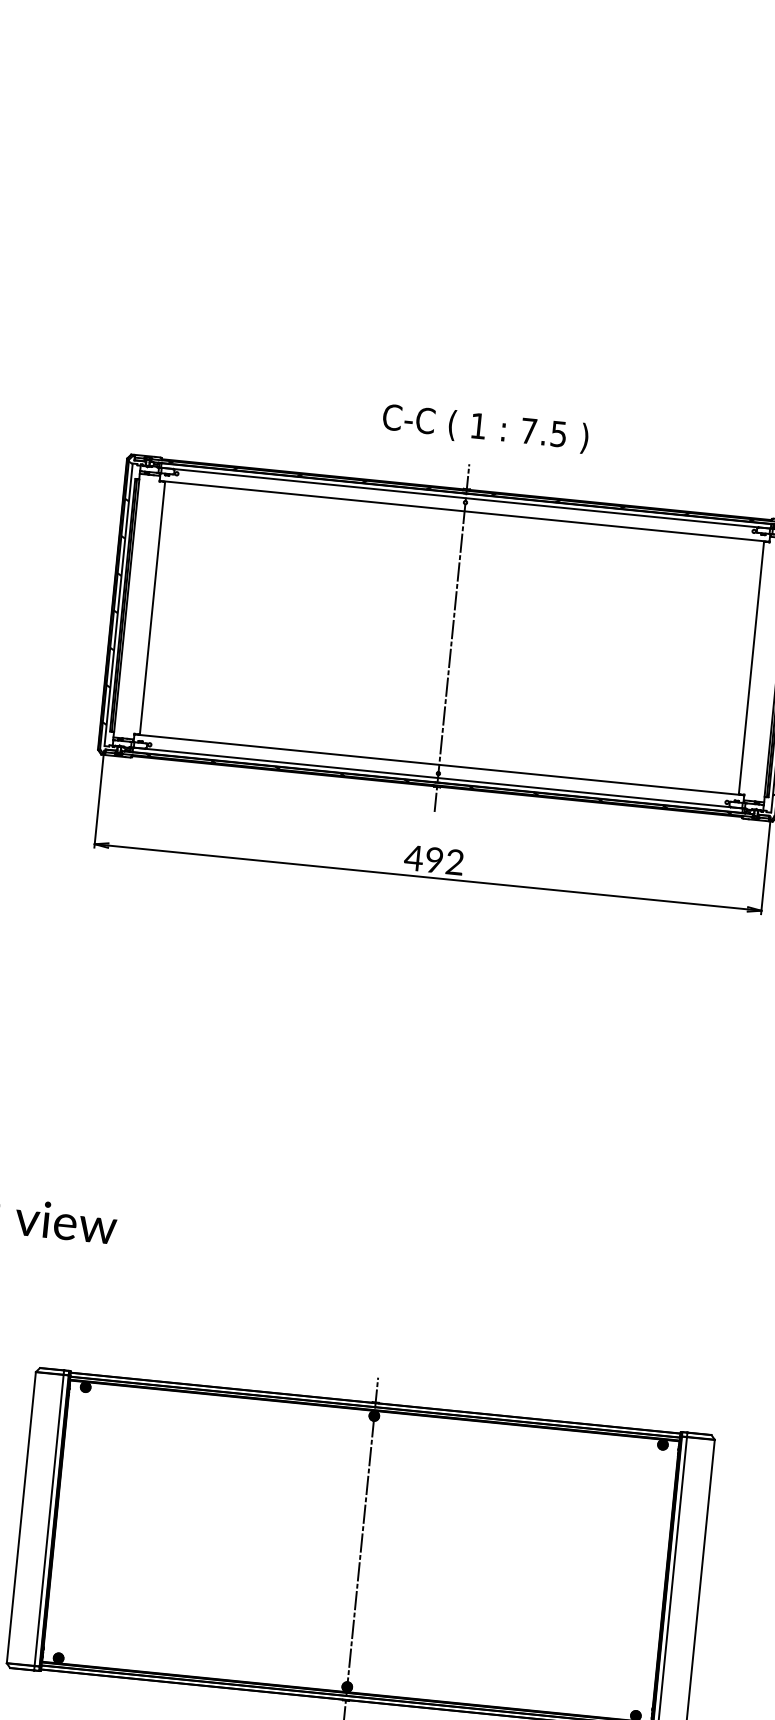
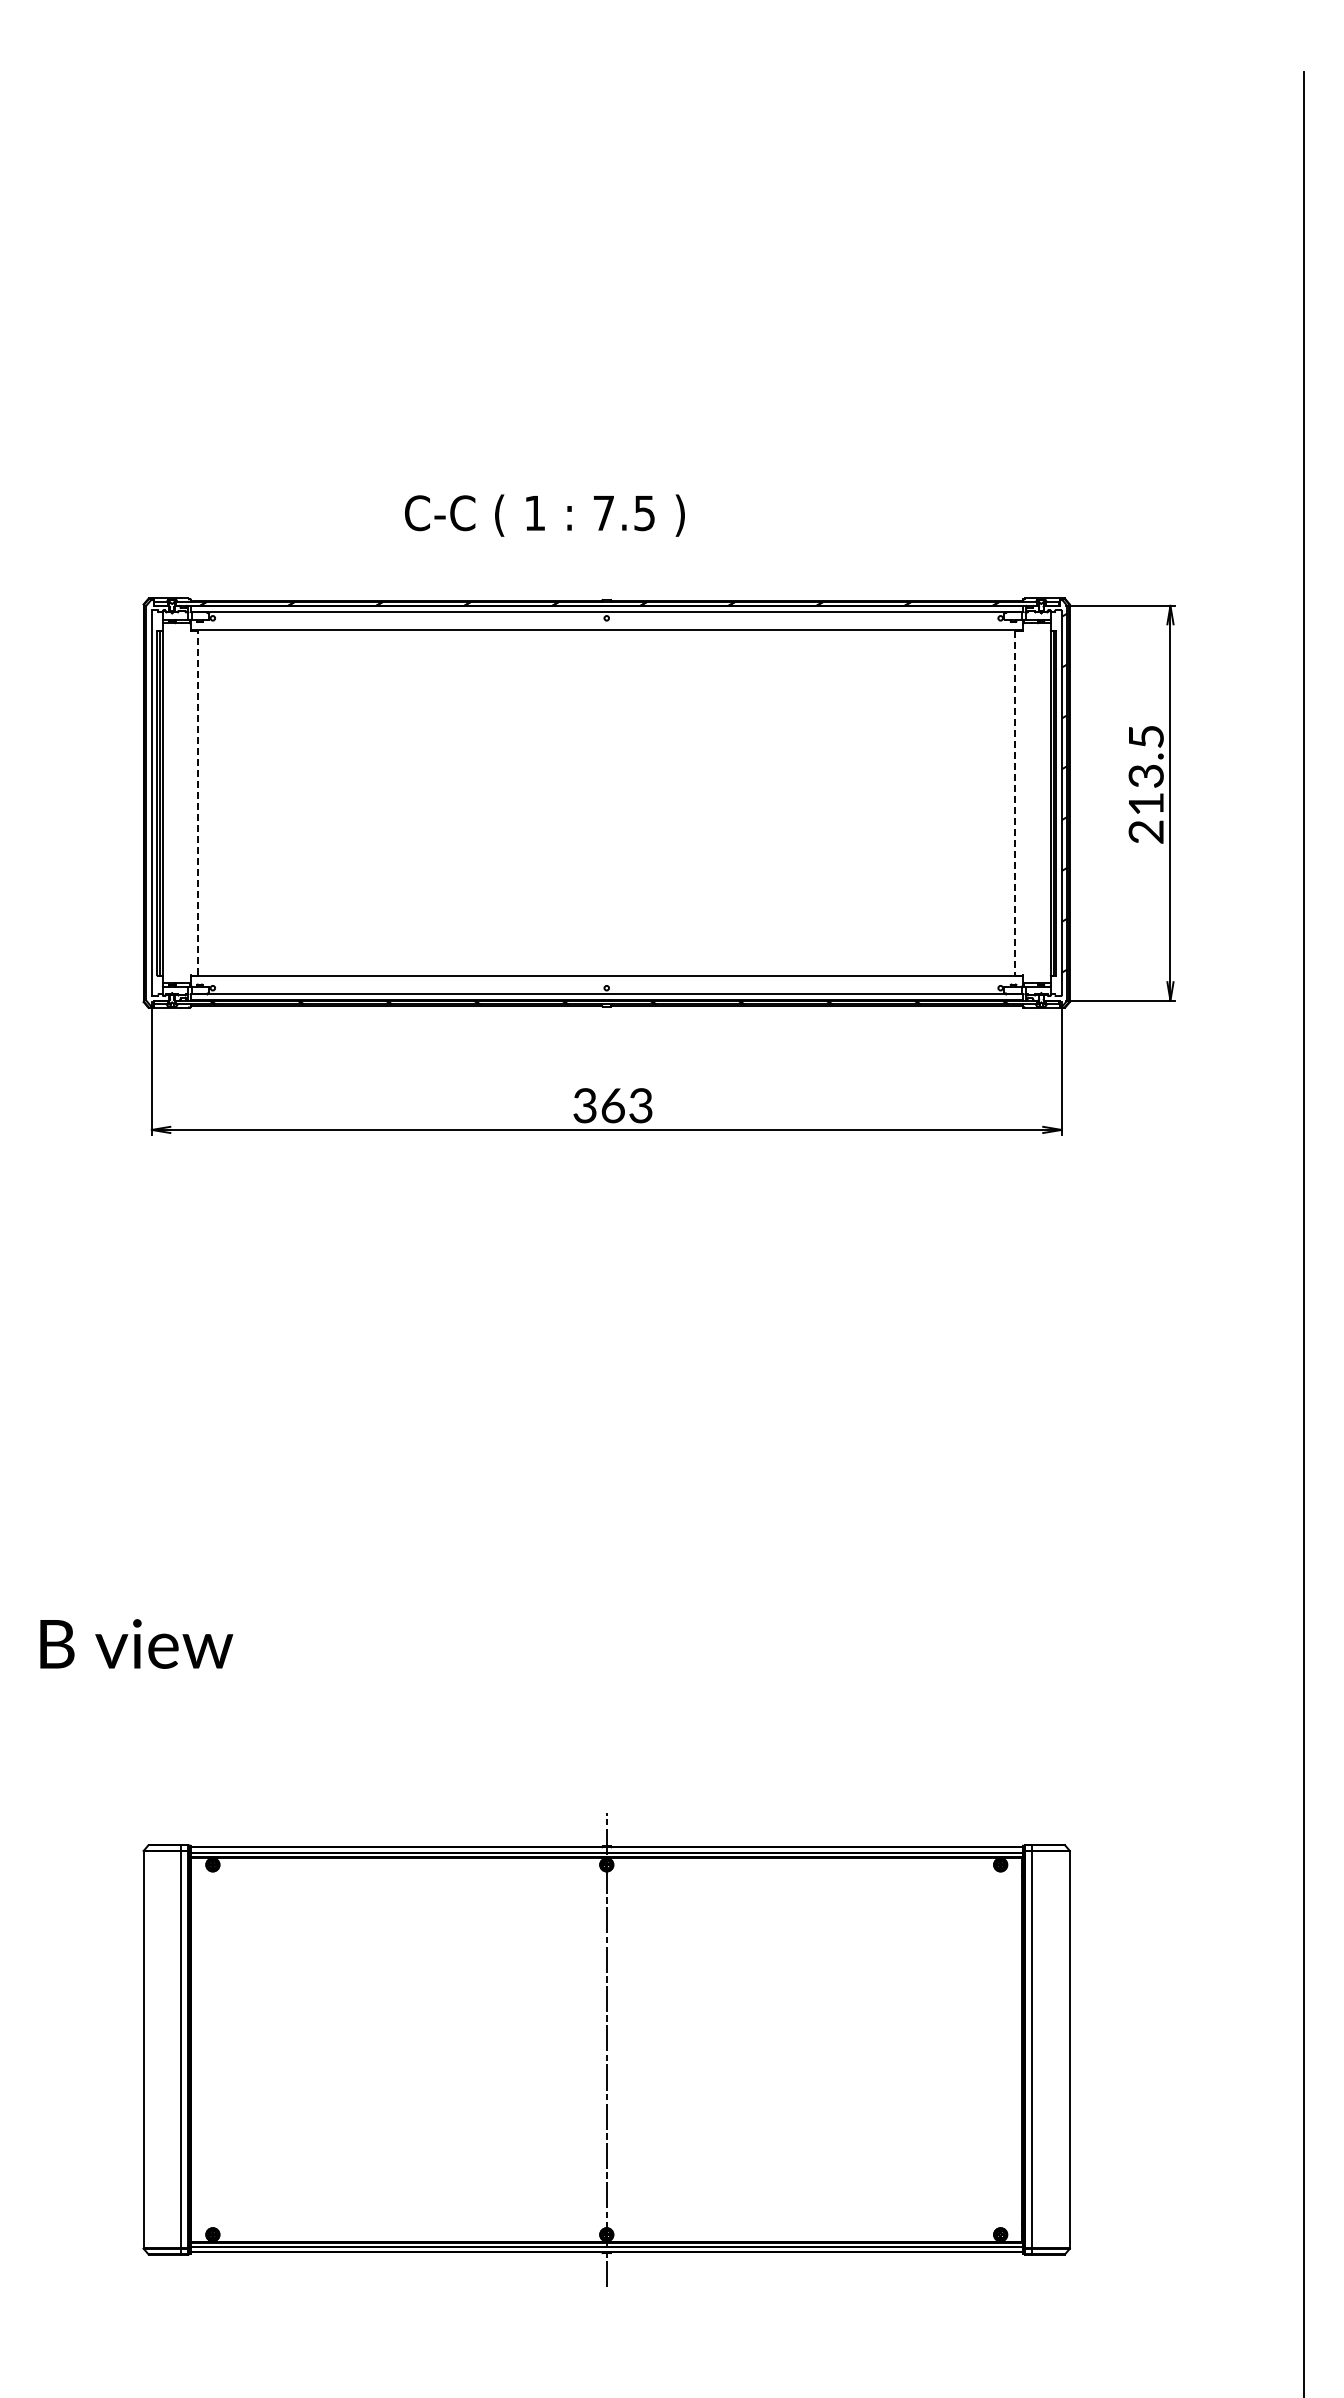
text: (485, 428) -> (544, 515), moved
hatch: (117, 593) -> (148, 787), removed
line: (152, 608) -> (198, 803), solid -> dashed
line: (451, 638) -> (606, 803), removed
line: (751, 668) -> (1015, 803), solid -> dashed
text: (434, 860) -> (612, 1105), 492 -> 363

